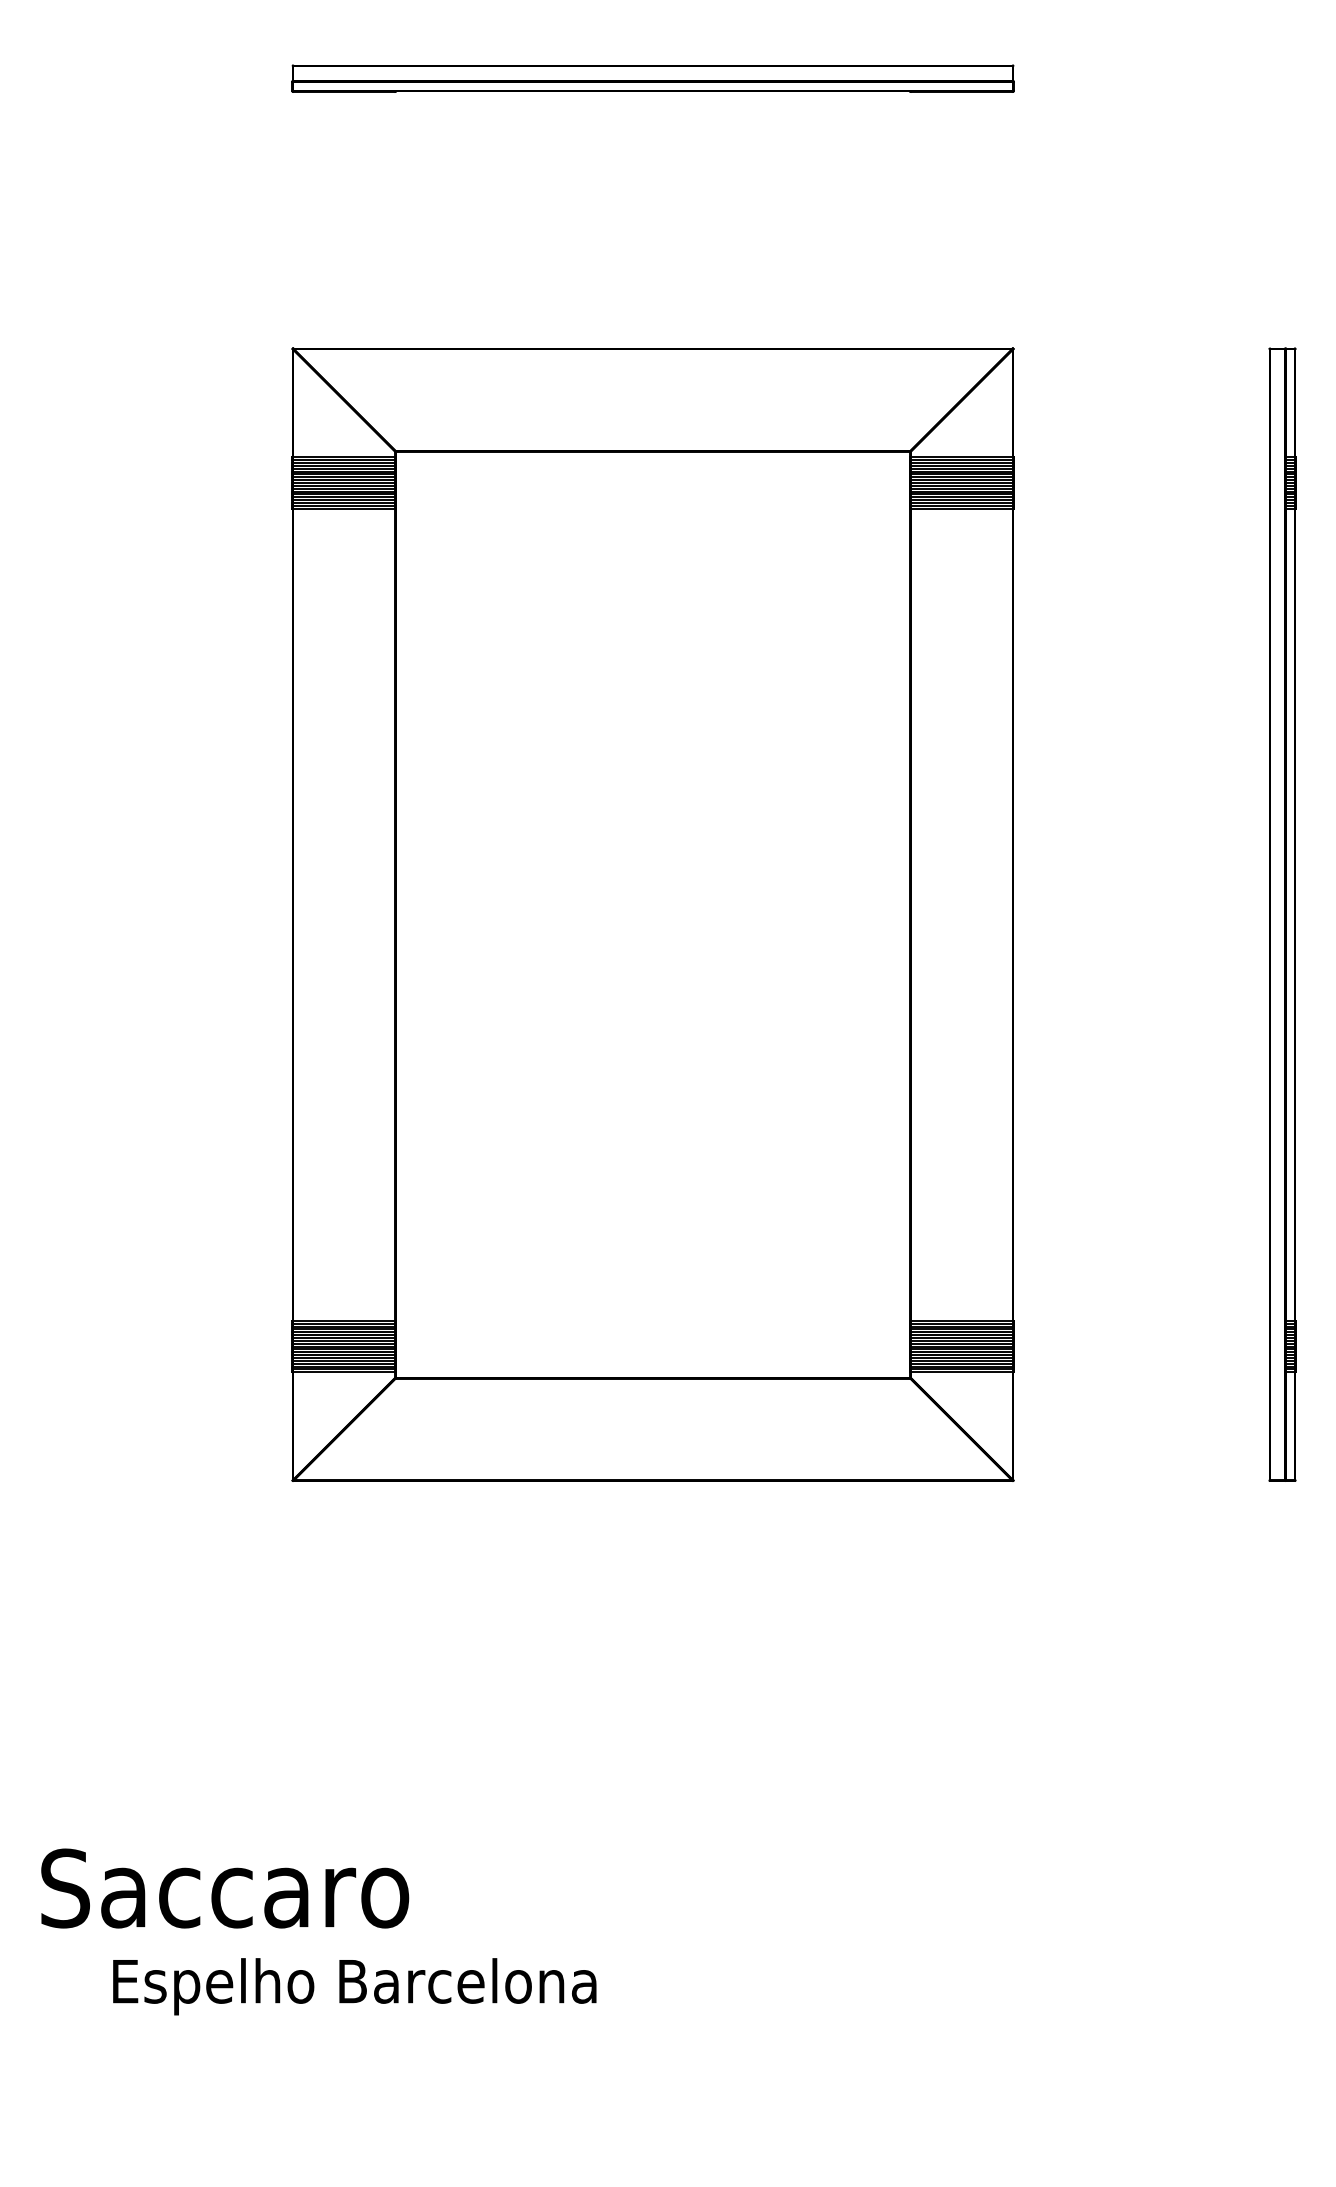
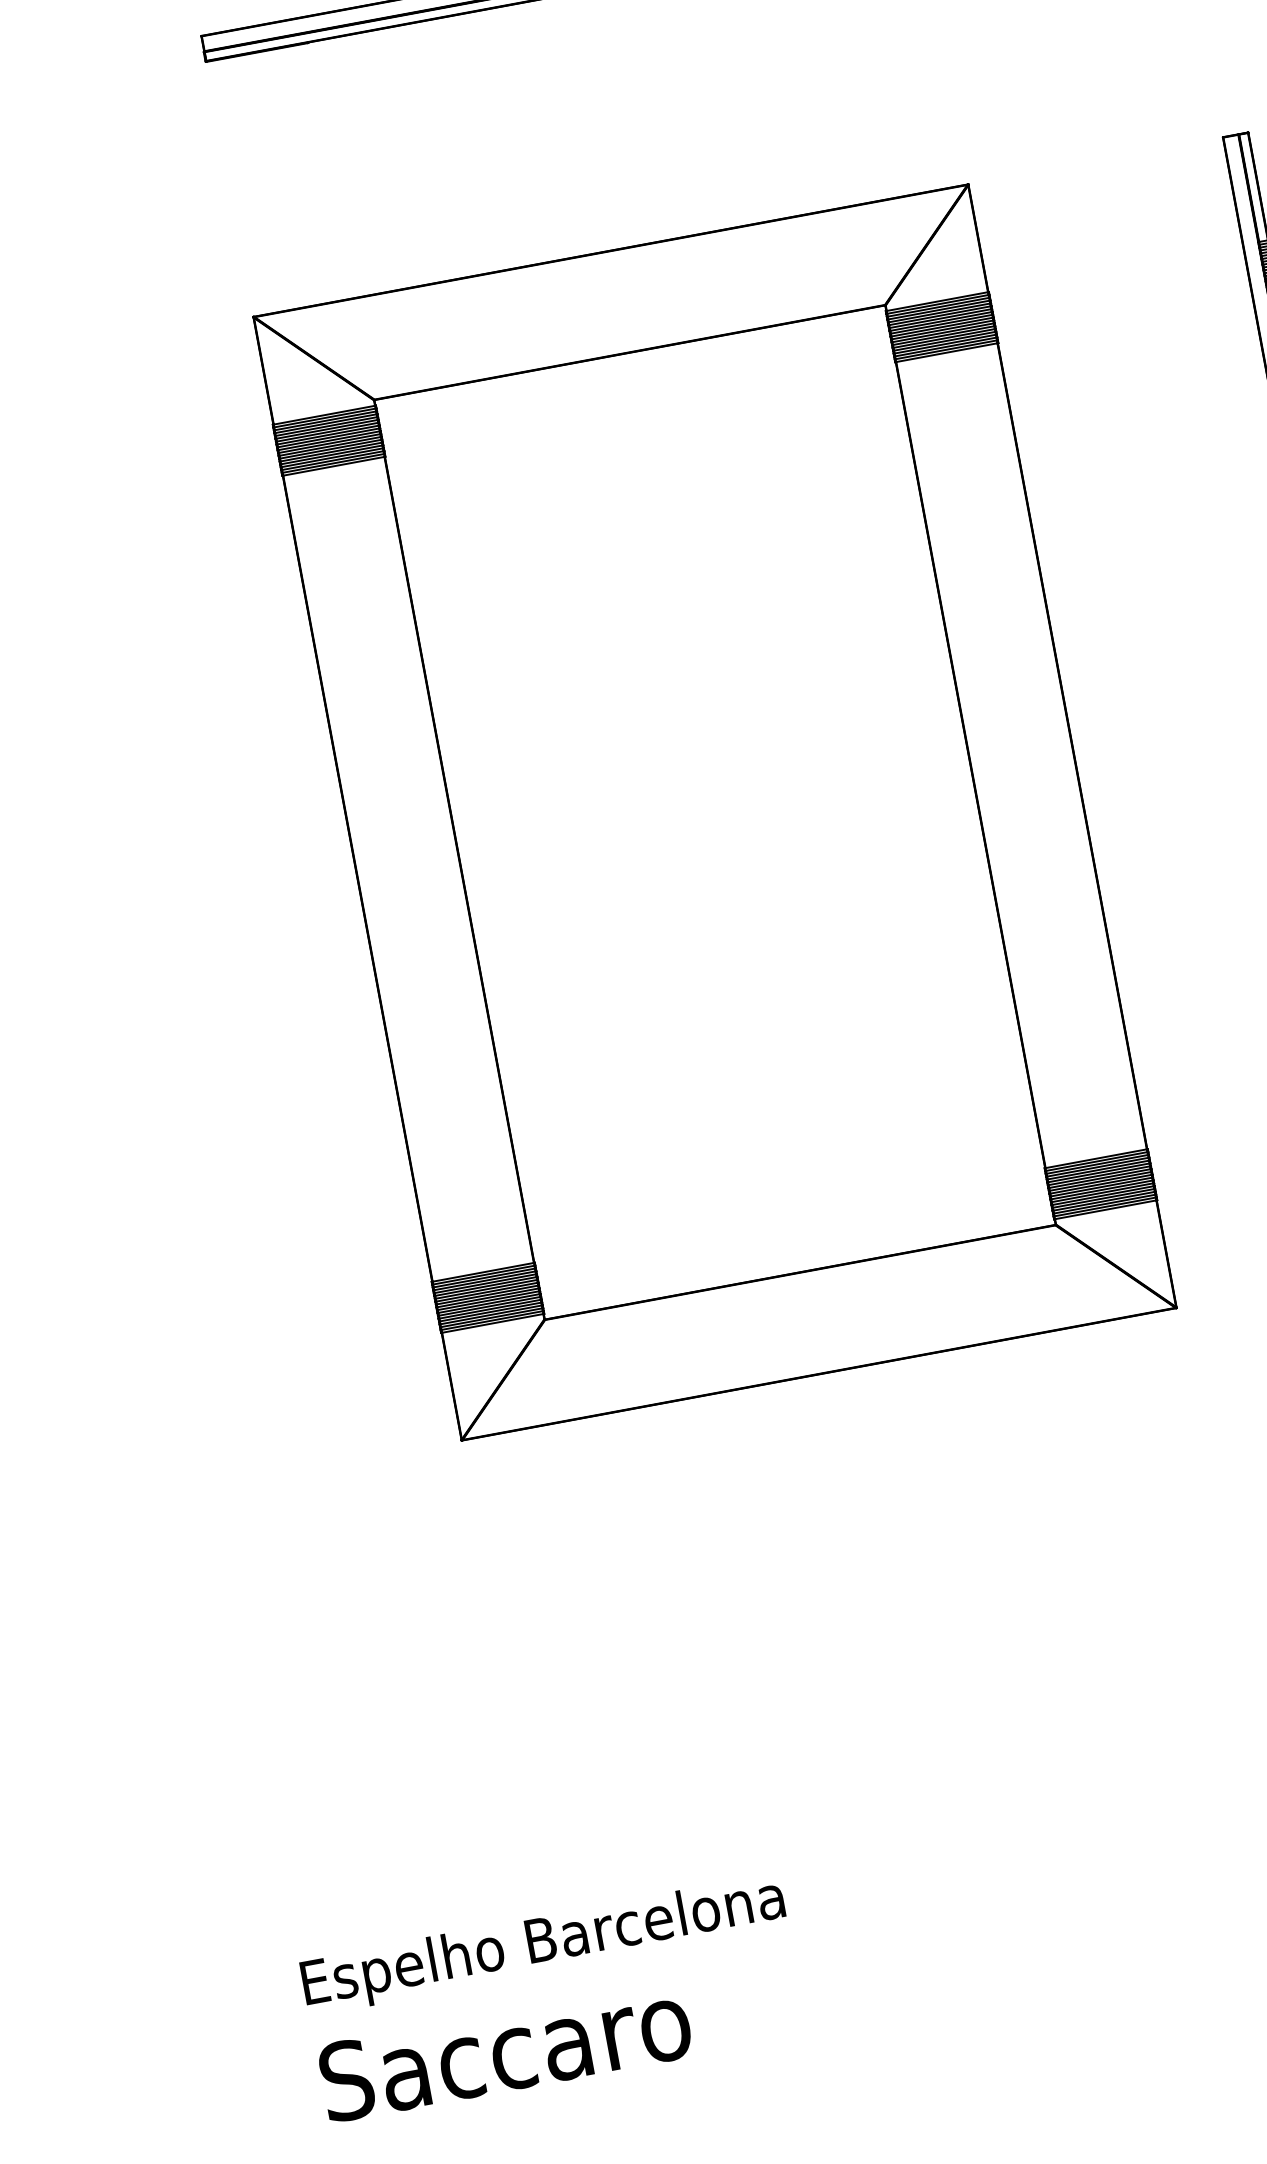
text: (225, 1888) -> (505, 2051), moved
text: (354, 1986) -> (543, 1944), moved

